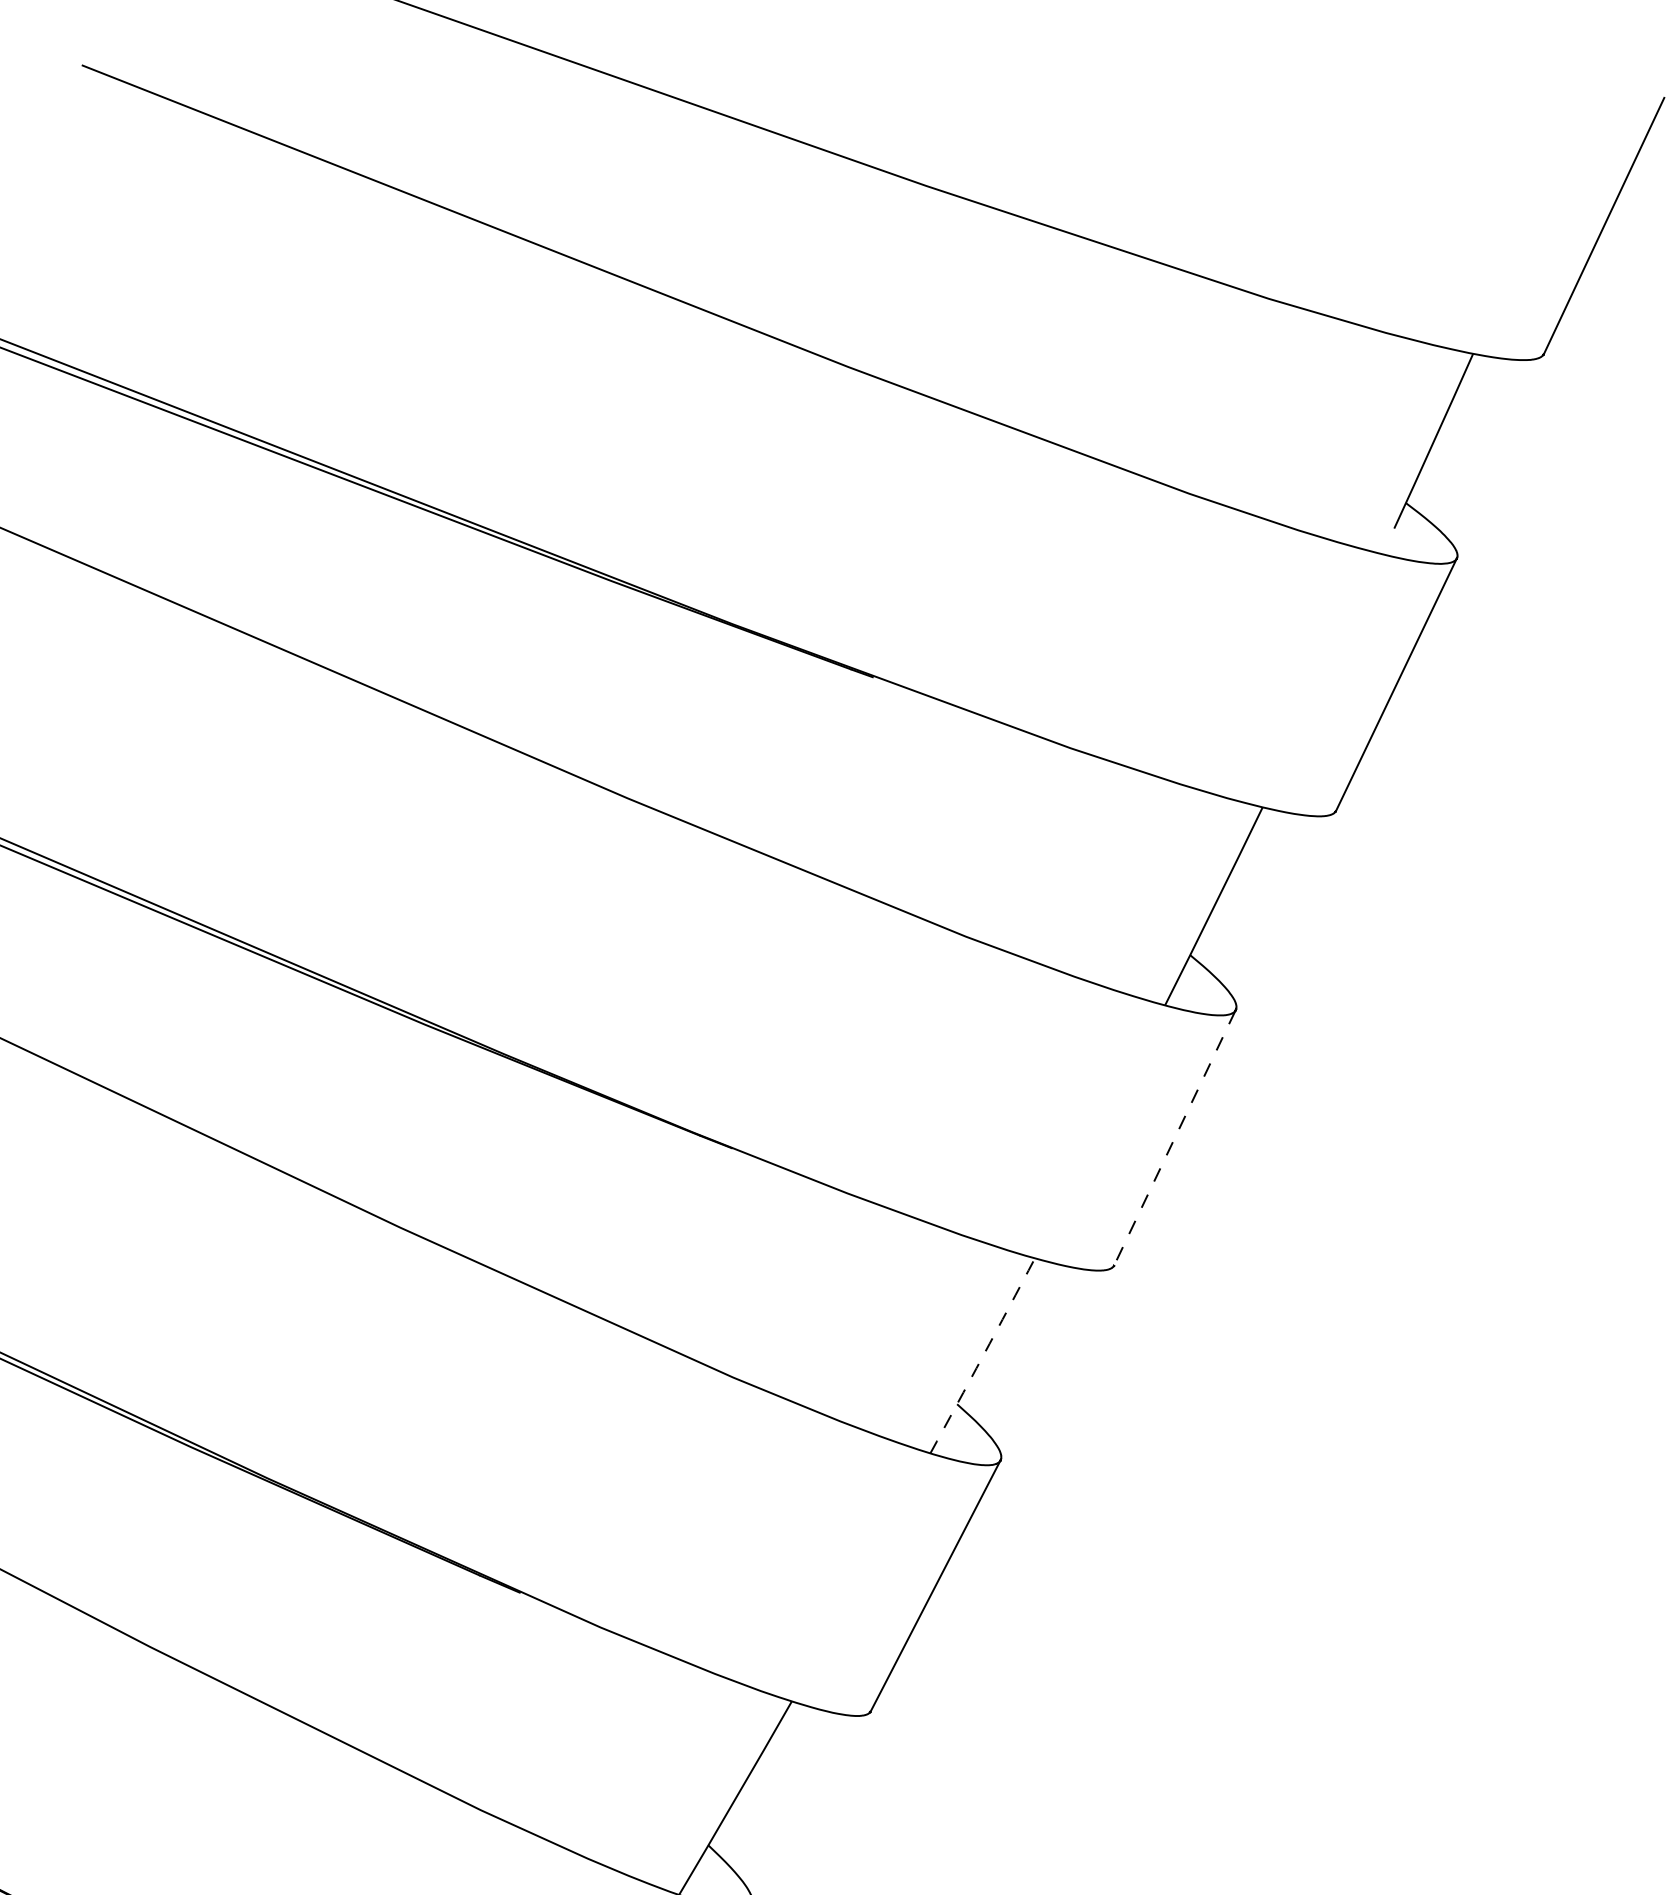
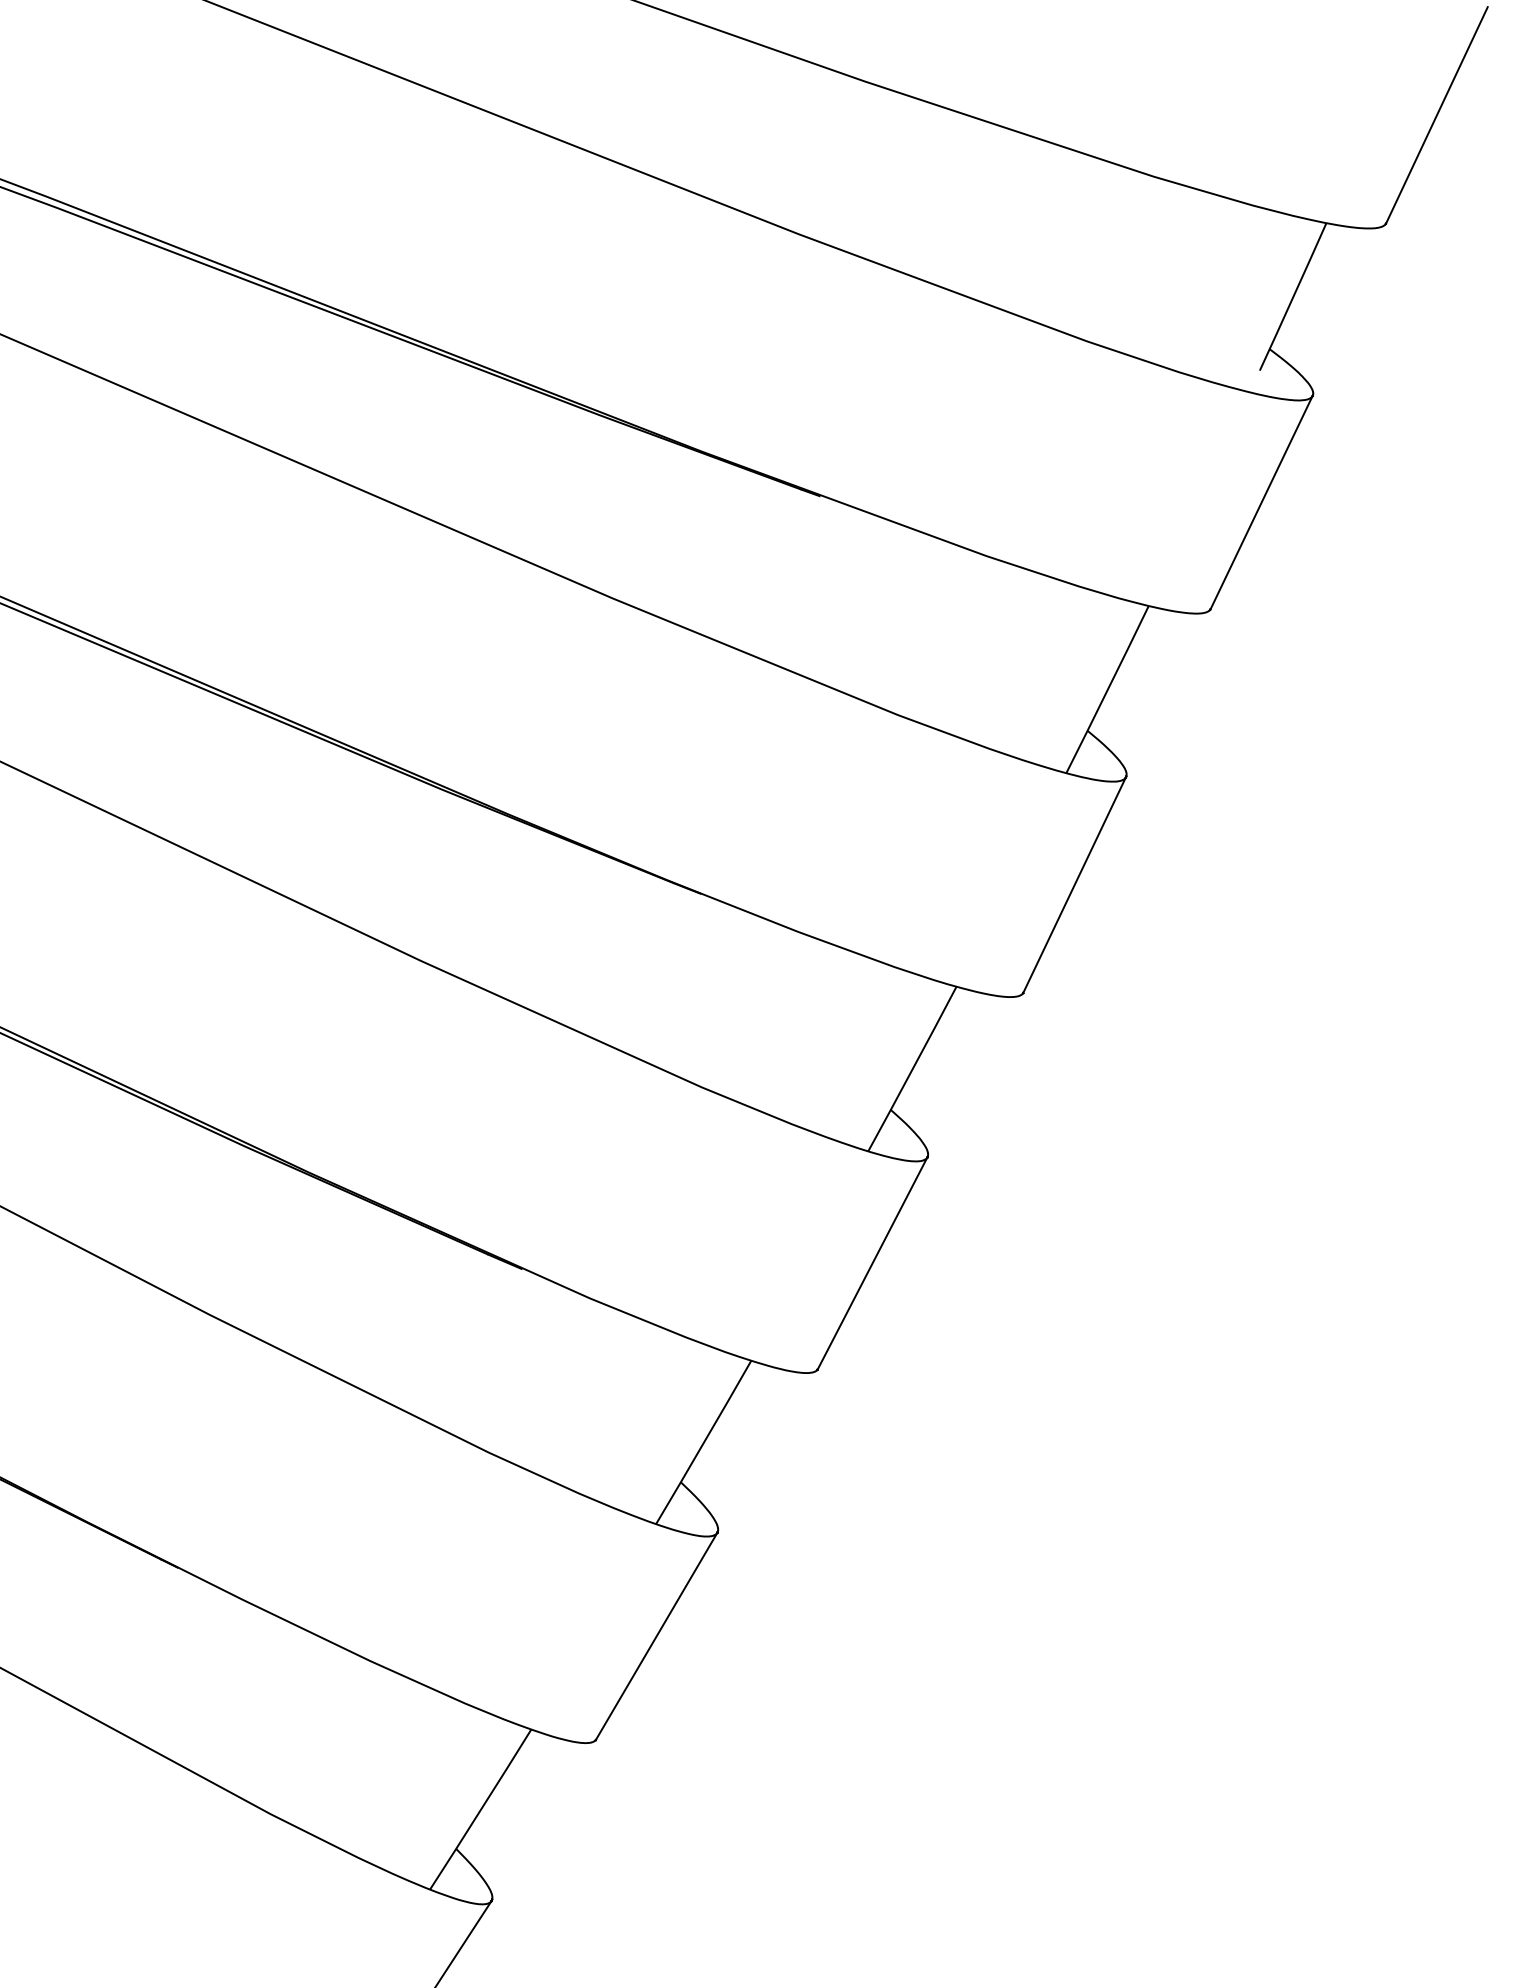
line: (1174, 1138) -> (1074, 885), dashed -> solid
arc: (982, 1356) -> (912, 1069), dashed -> solid

